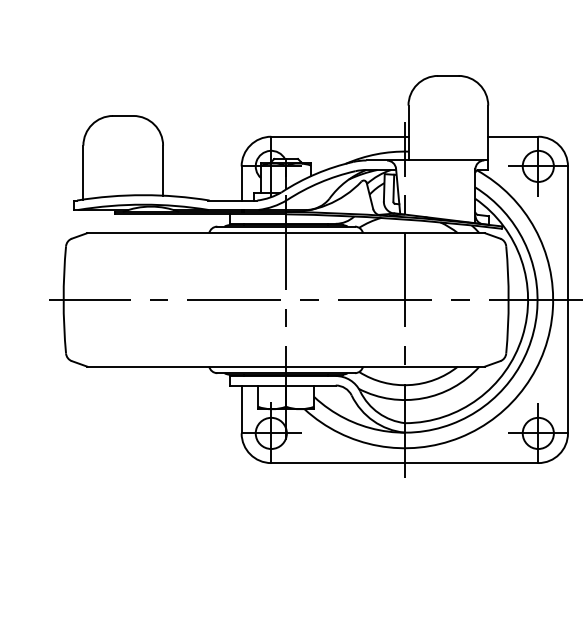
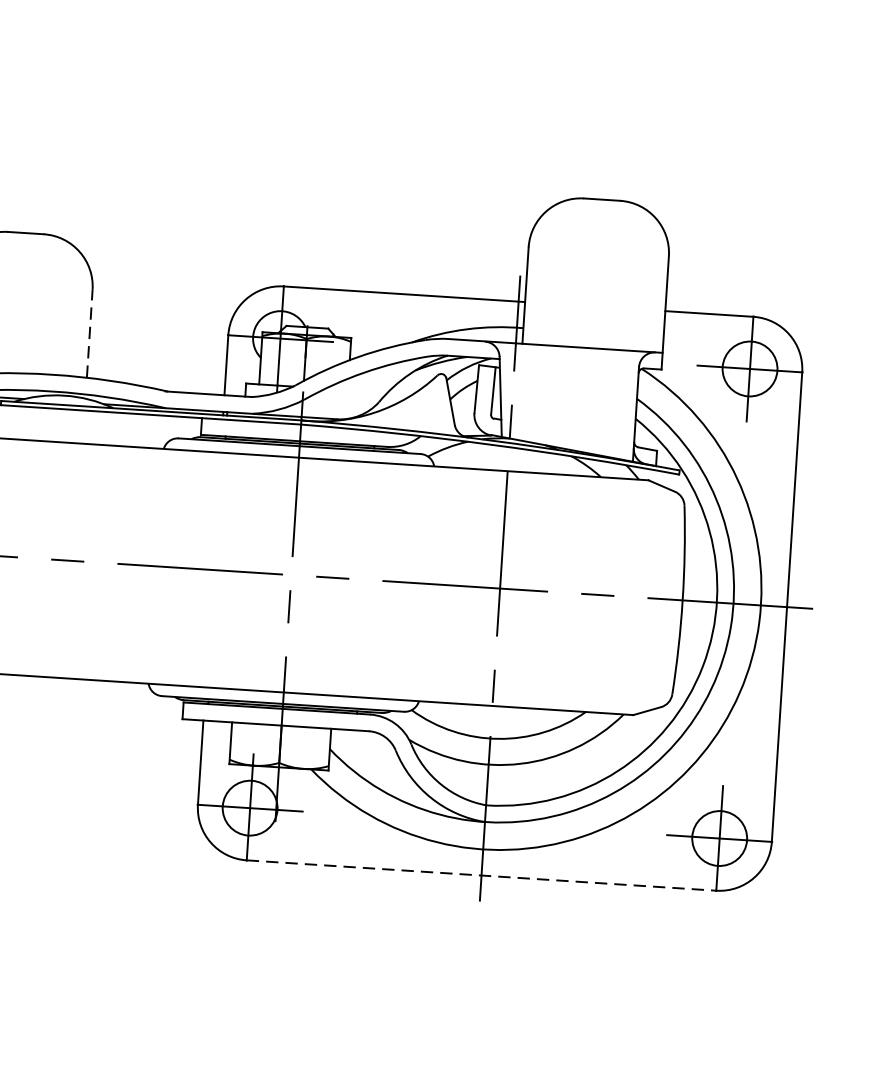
line: (163, 170) -> (90, 333), solid -> dashed
line: (404, 463) -> (480, 876), solid -> dashed

